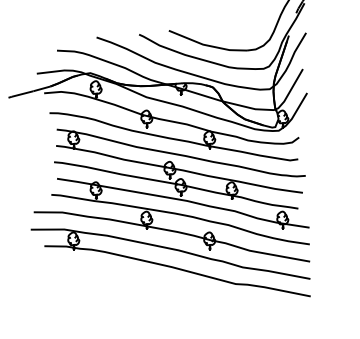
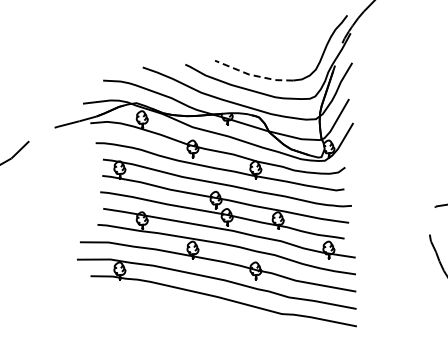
line: (207, 45) -> (253, 75), solid -> dashed

